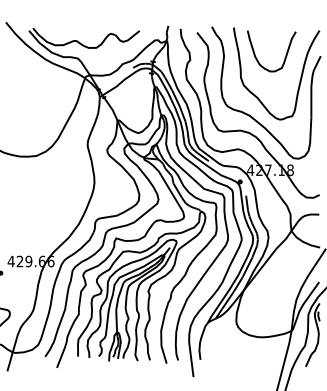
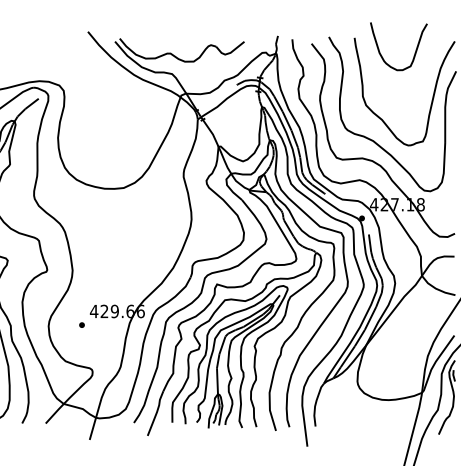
curve: (285, 56) -> (414, 52), moved

